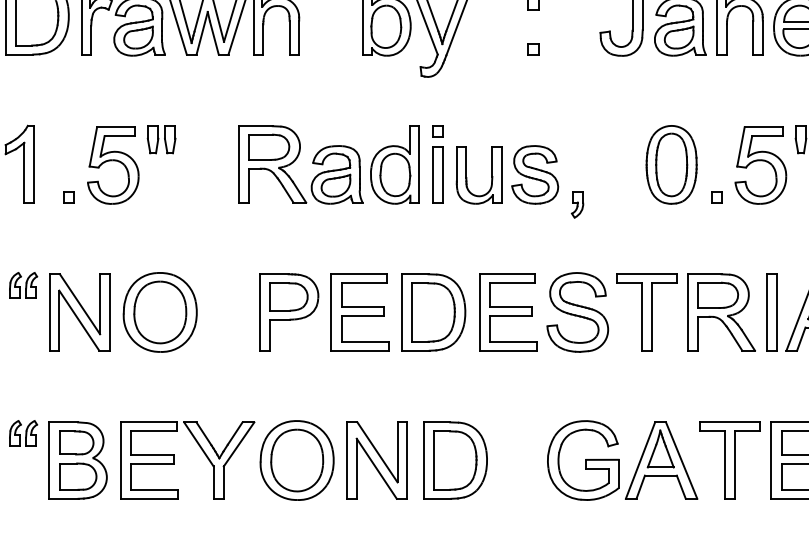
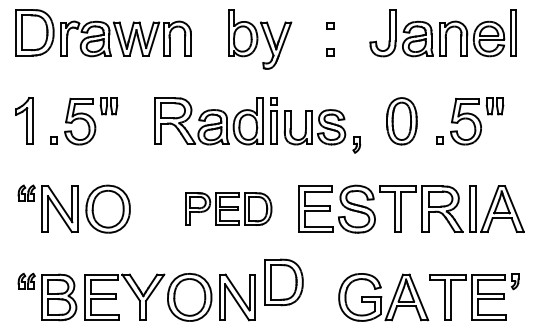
part: (671, 165) -> (401, 121), moved
part: (362, 311) -> (228, 208), size x0.7
part: (454, 460) -> (283, 282), moved

